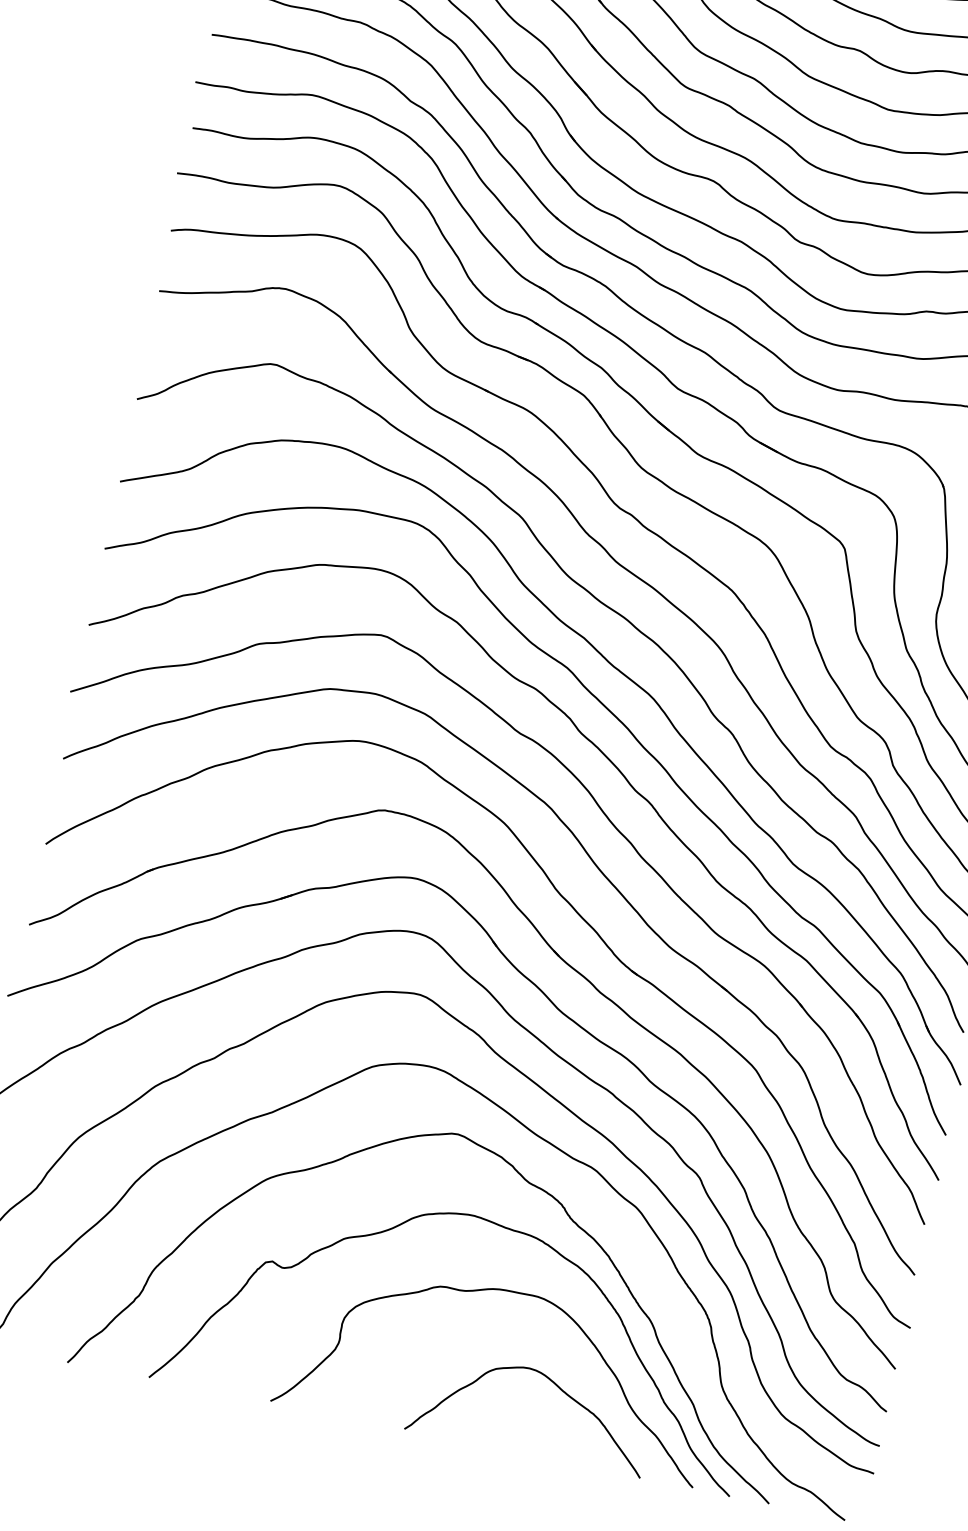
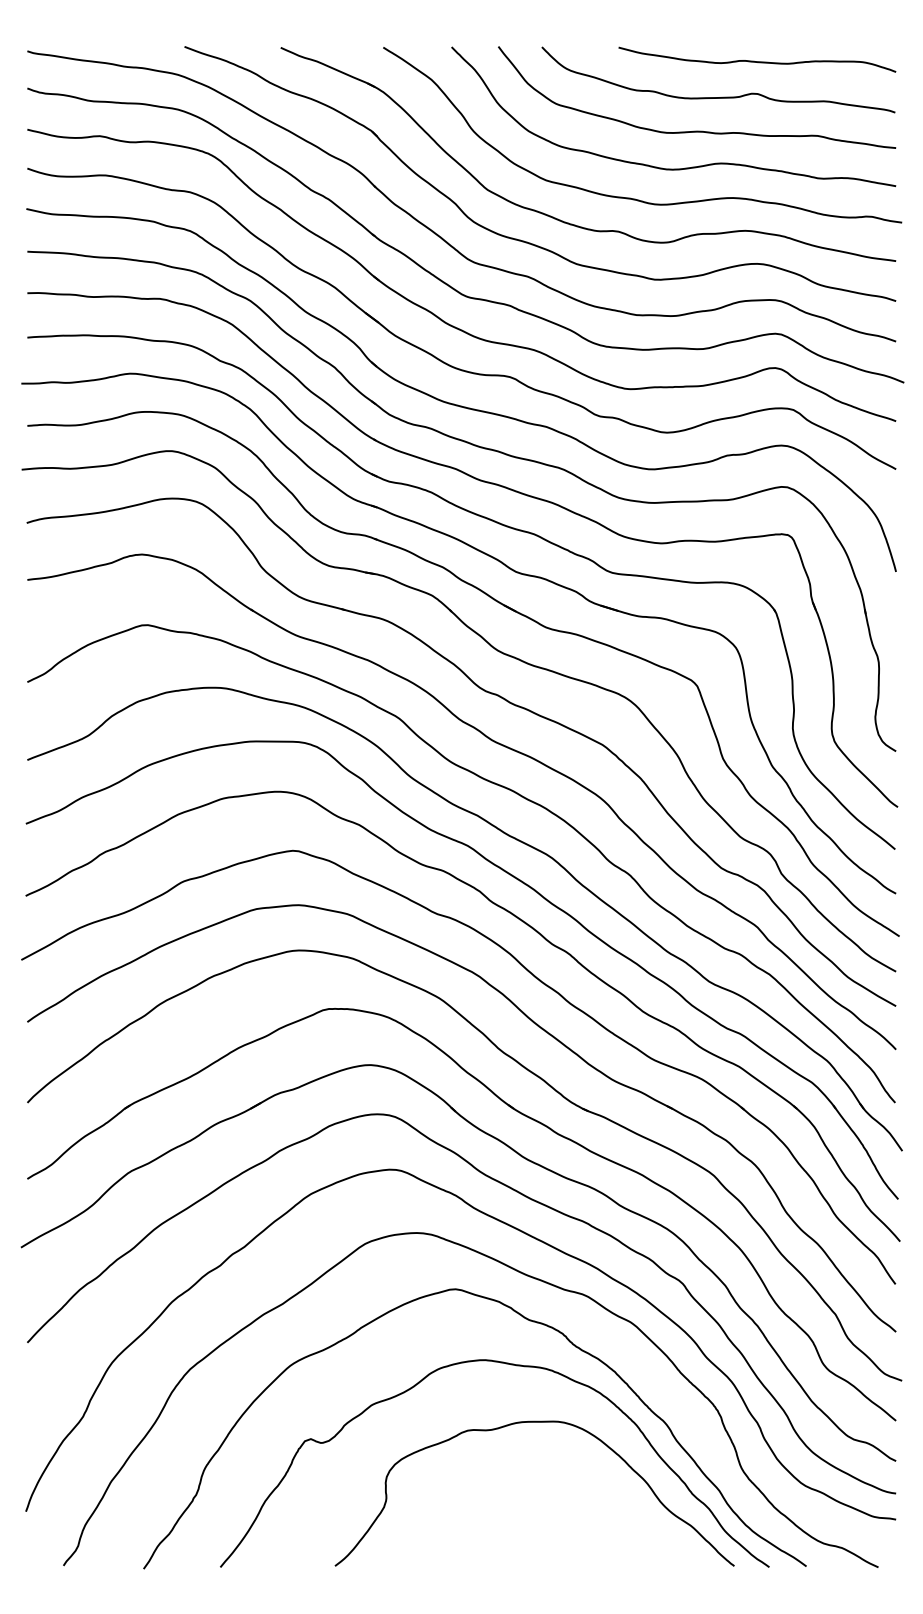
curve: (554, 1384) -> (589, 1498), removed

